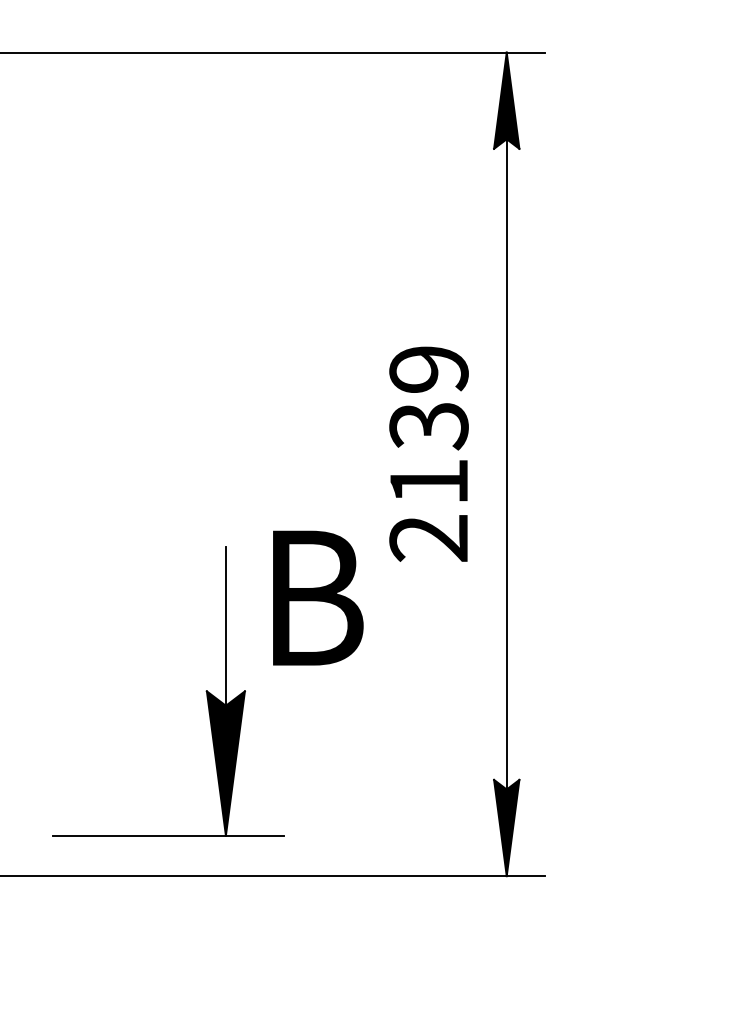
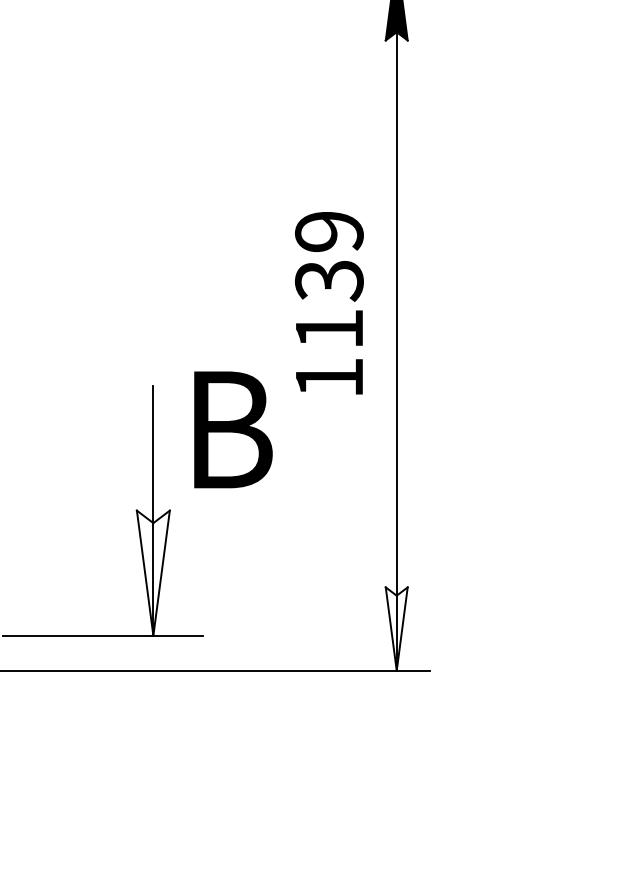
text: (428, 538) -> (328, 378), 2139 -> 1139
fill: (225, 763) -> (153, 573), removed
fill: (506, 827) -> (396, 628), removed

